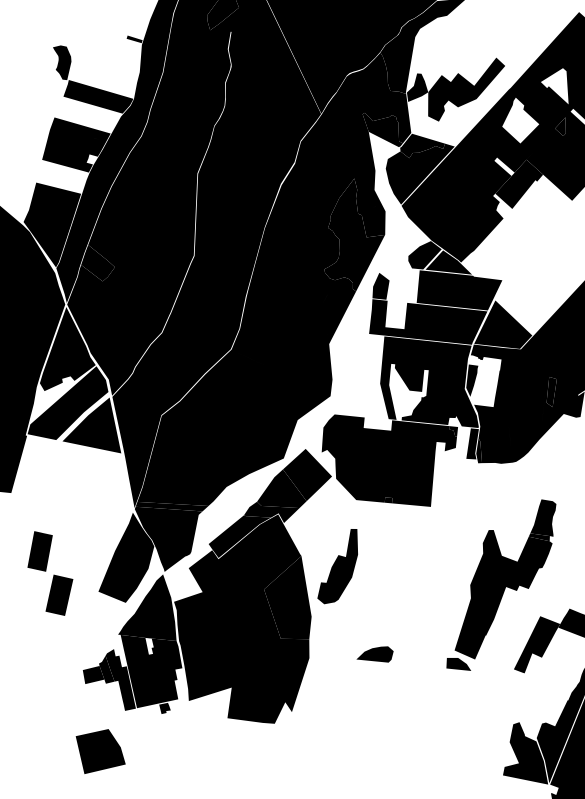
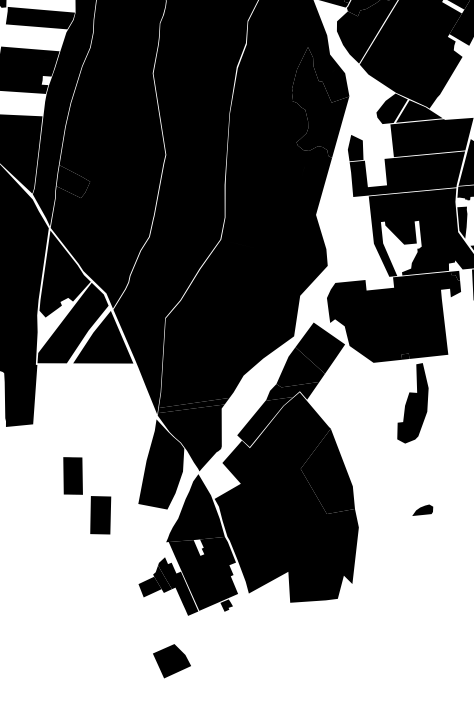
part: (337, 566) -> (410, 403), moved
part: (374, 654) -> (422, 510), size x0.6
part: (100, 751) -> (172, 660), size x0.7

